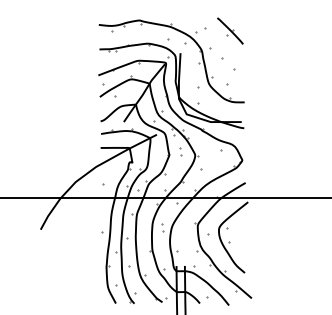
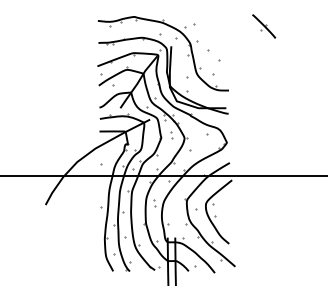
part: (230, 31) -> (264, 26), moved

